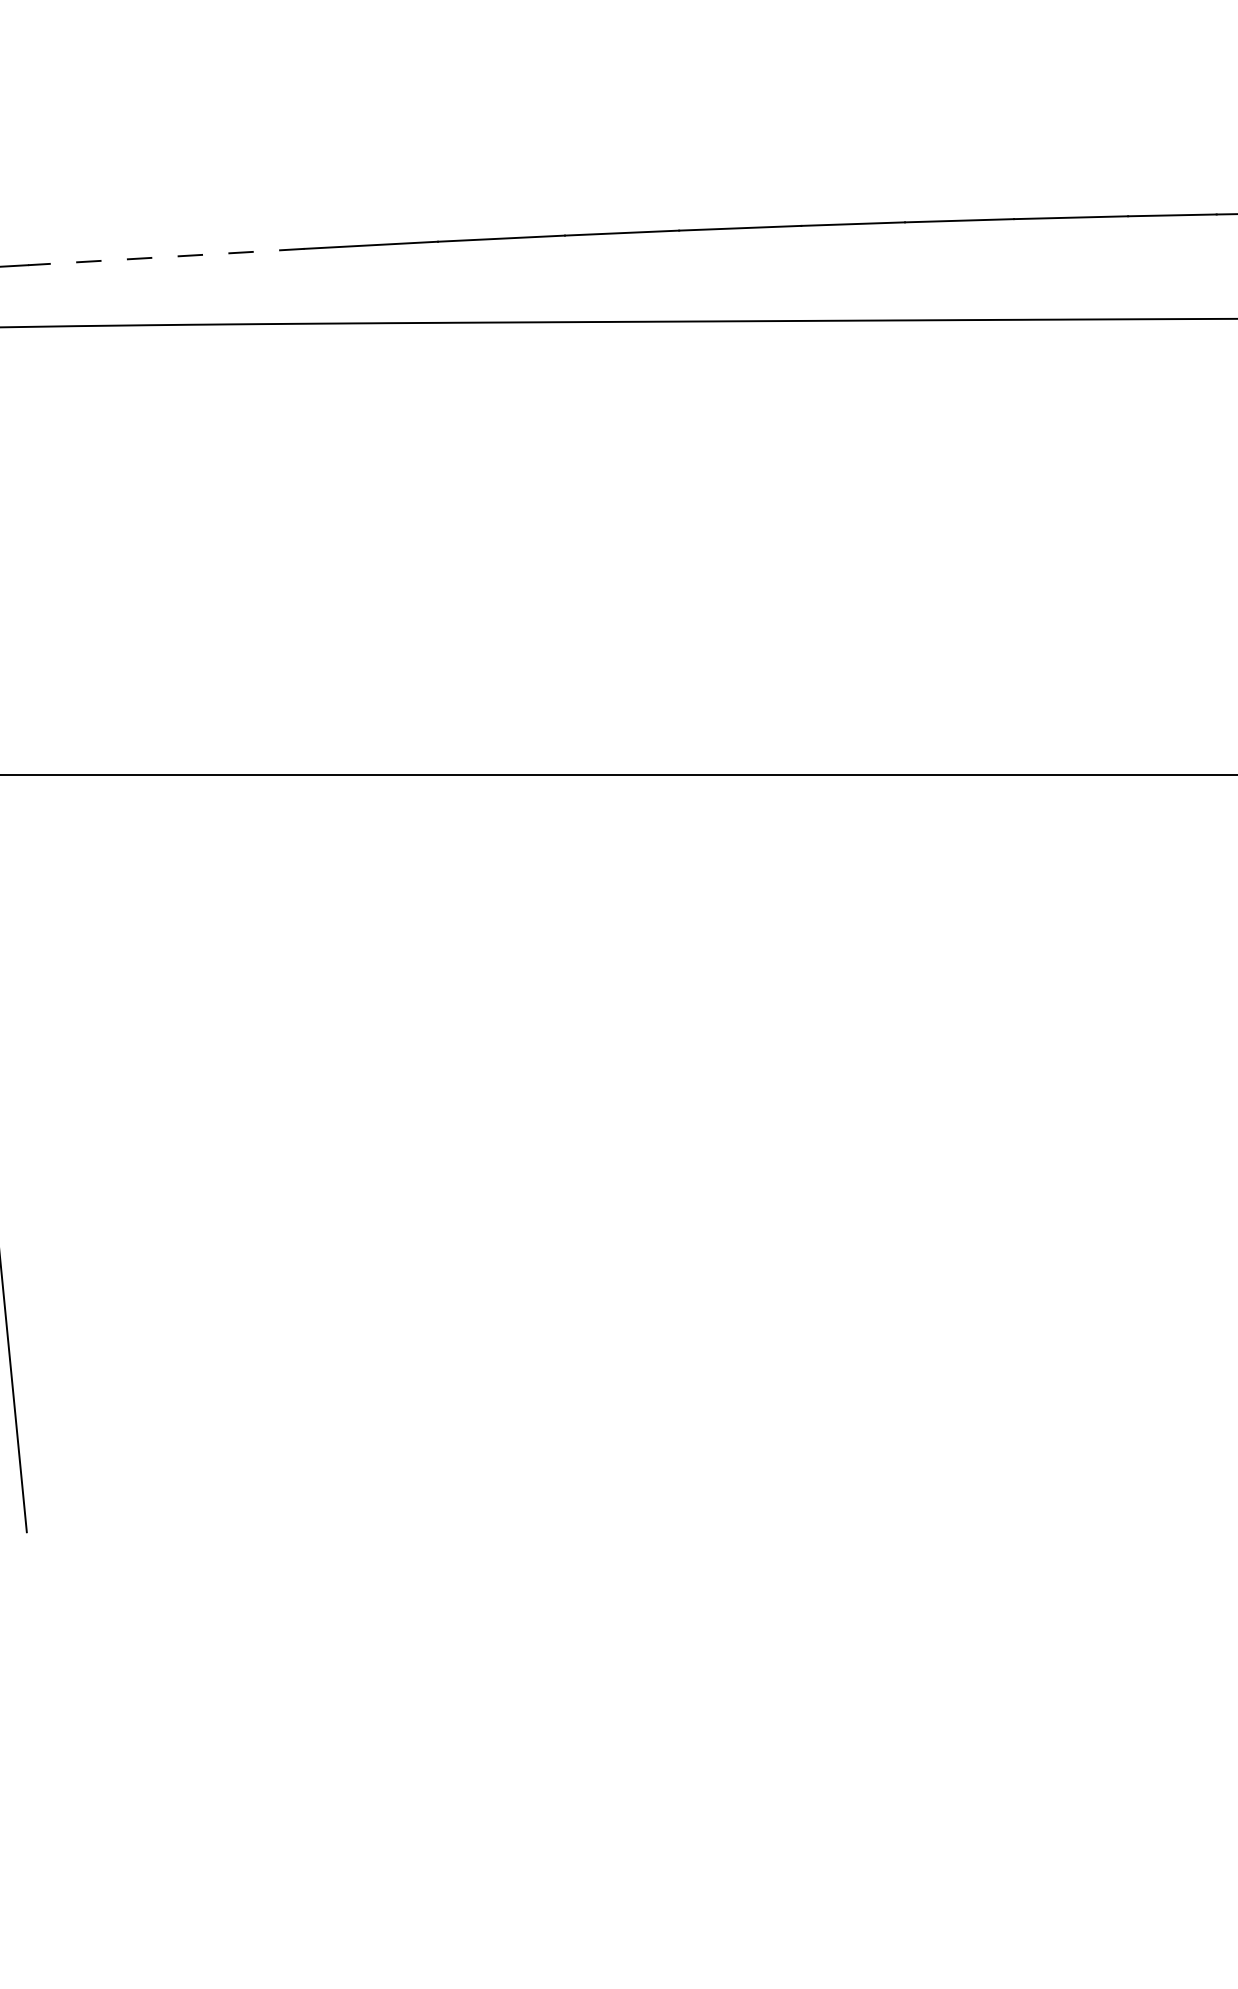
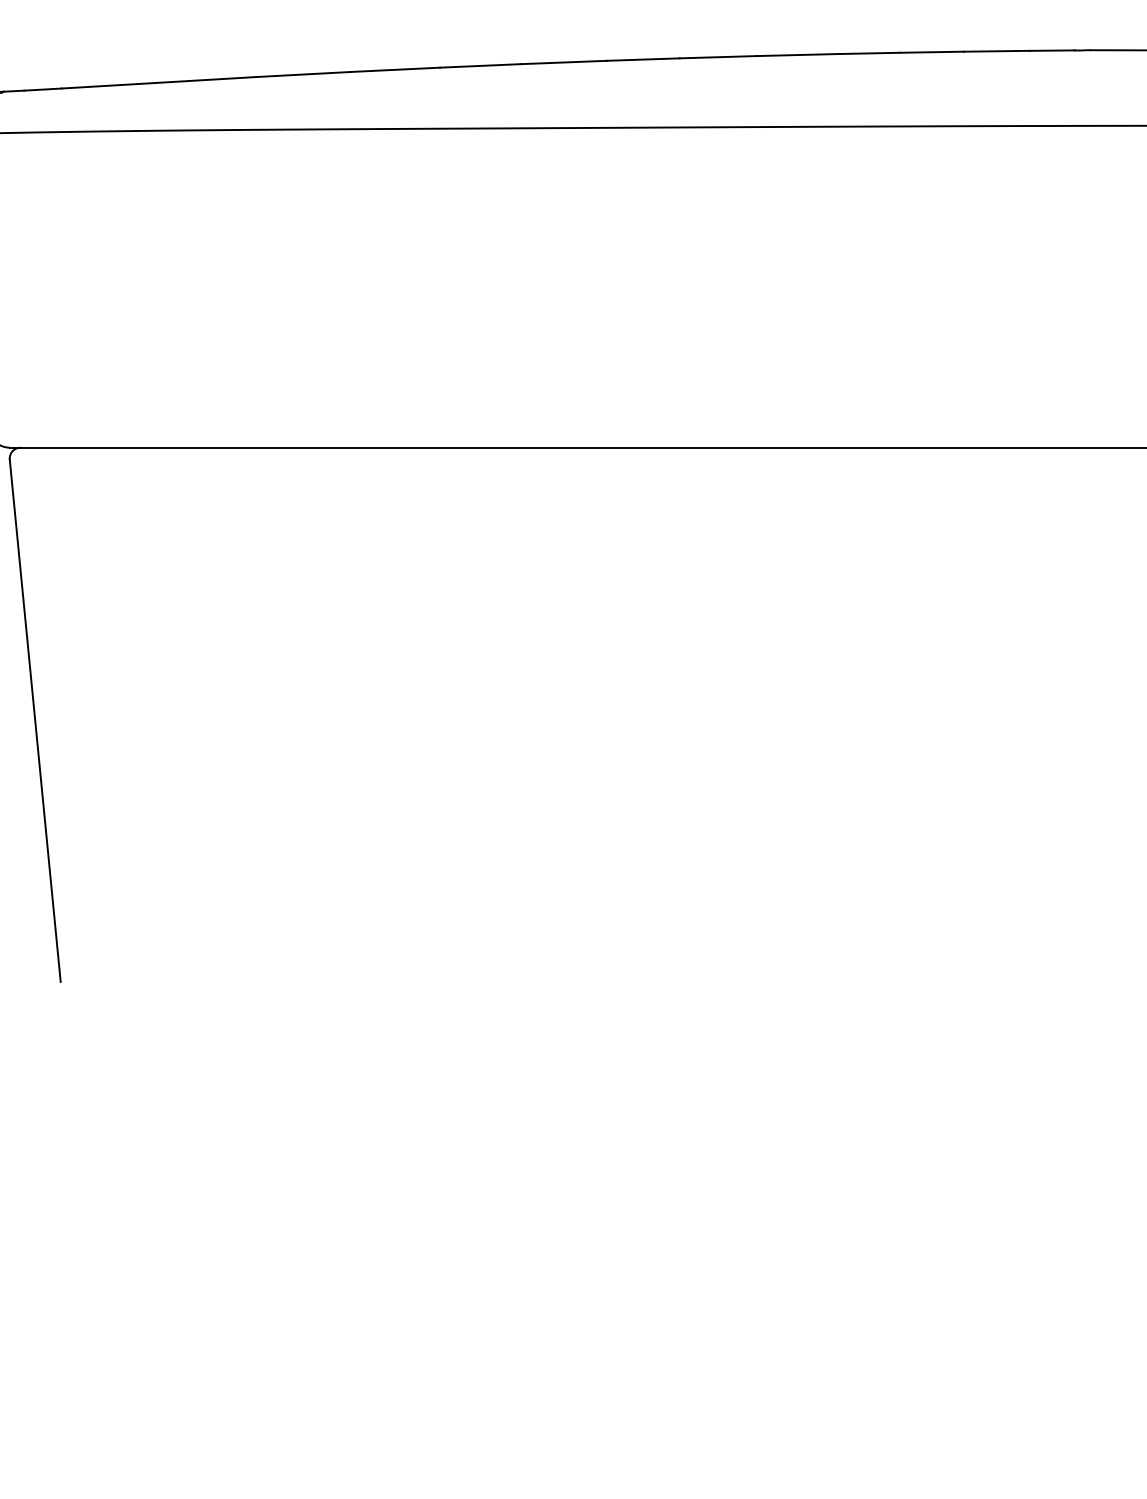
line: (166, 256) -> (159, 82), dashed -> solid

